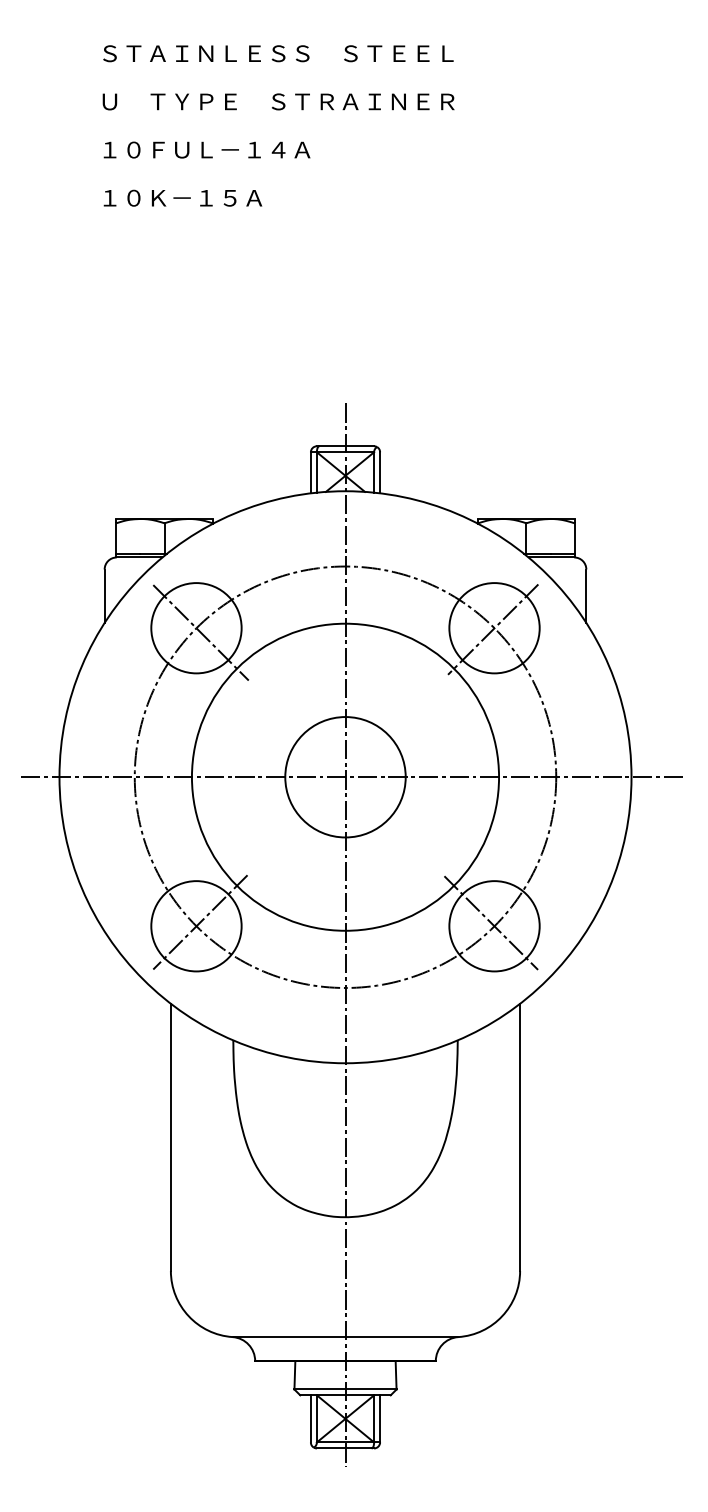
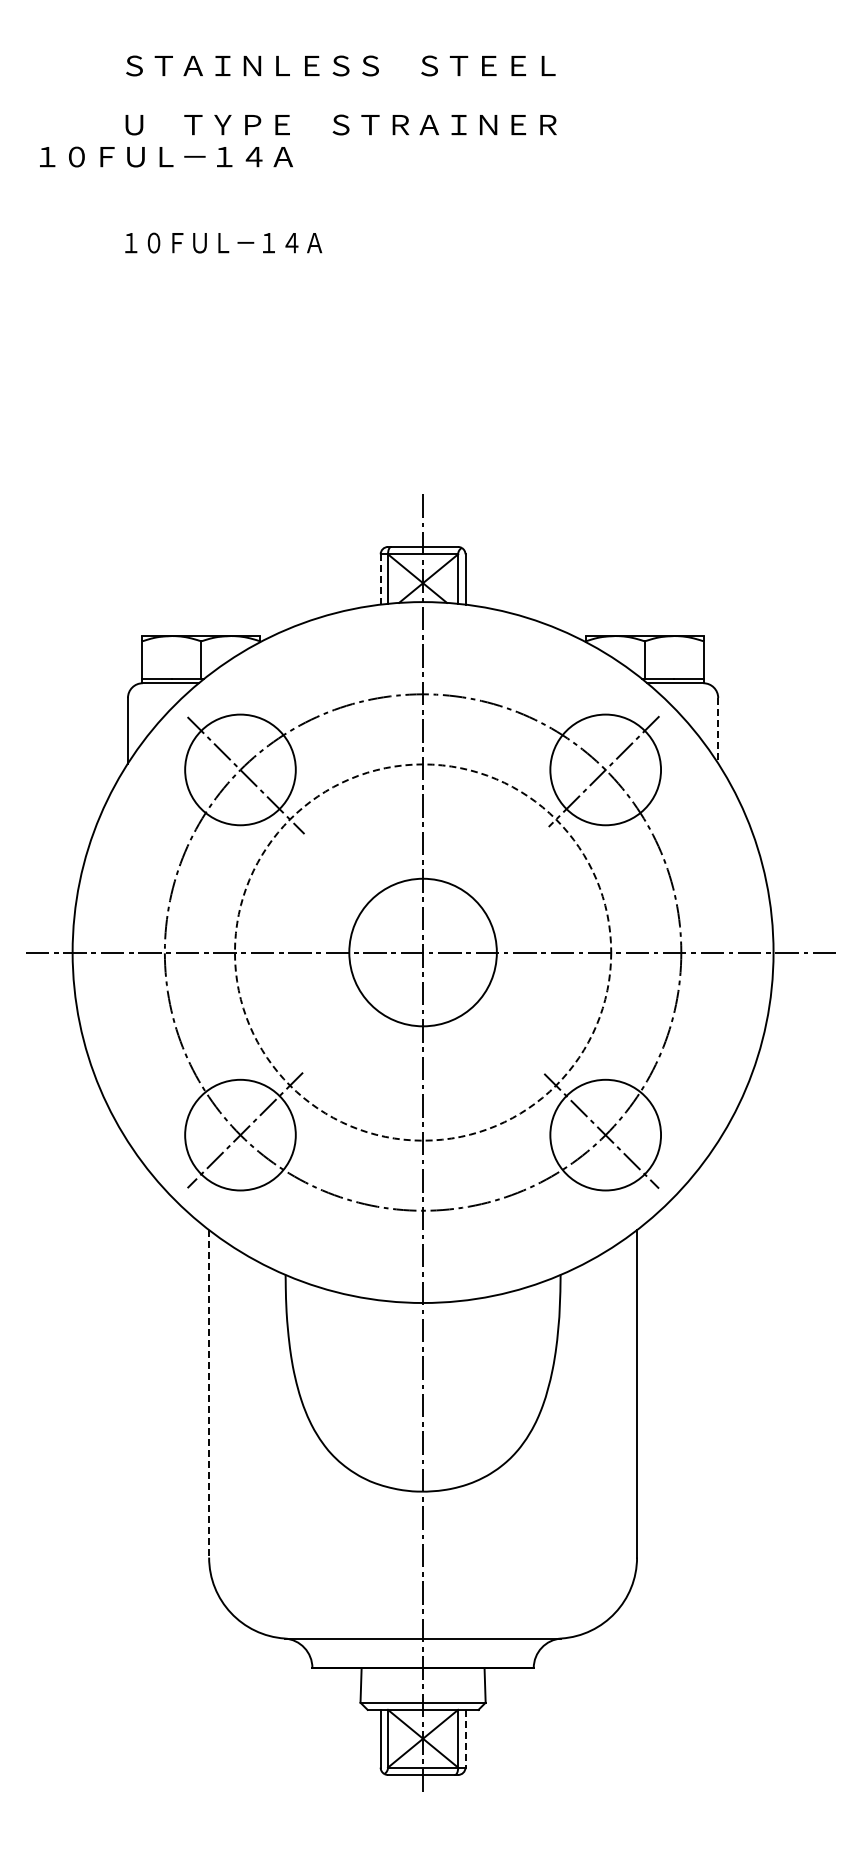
text: (207, 149) -> (166, 156), moved
text: (182, 197) -> (223, 242), １０Ｋ－１５Ａ -> １０ＦＵＬ－１４Ａ
line: (310, 472) -> (380, 579), solid -> dashed
line: (586, 596) -> (718, 730), solid -> dashed
circle: (345, 777) -> (422, 952), solid -> dashed
line: (171, 1137) -> (209, 1393), solid -> dashed
line: (380, 1418) -> (465, 1738), solid -> dashed

